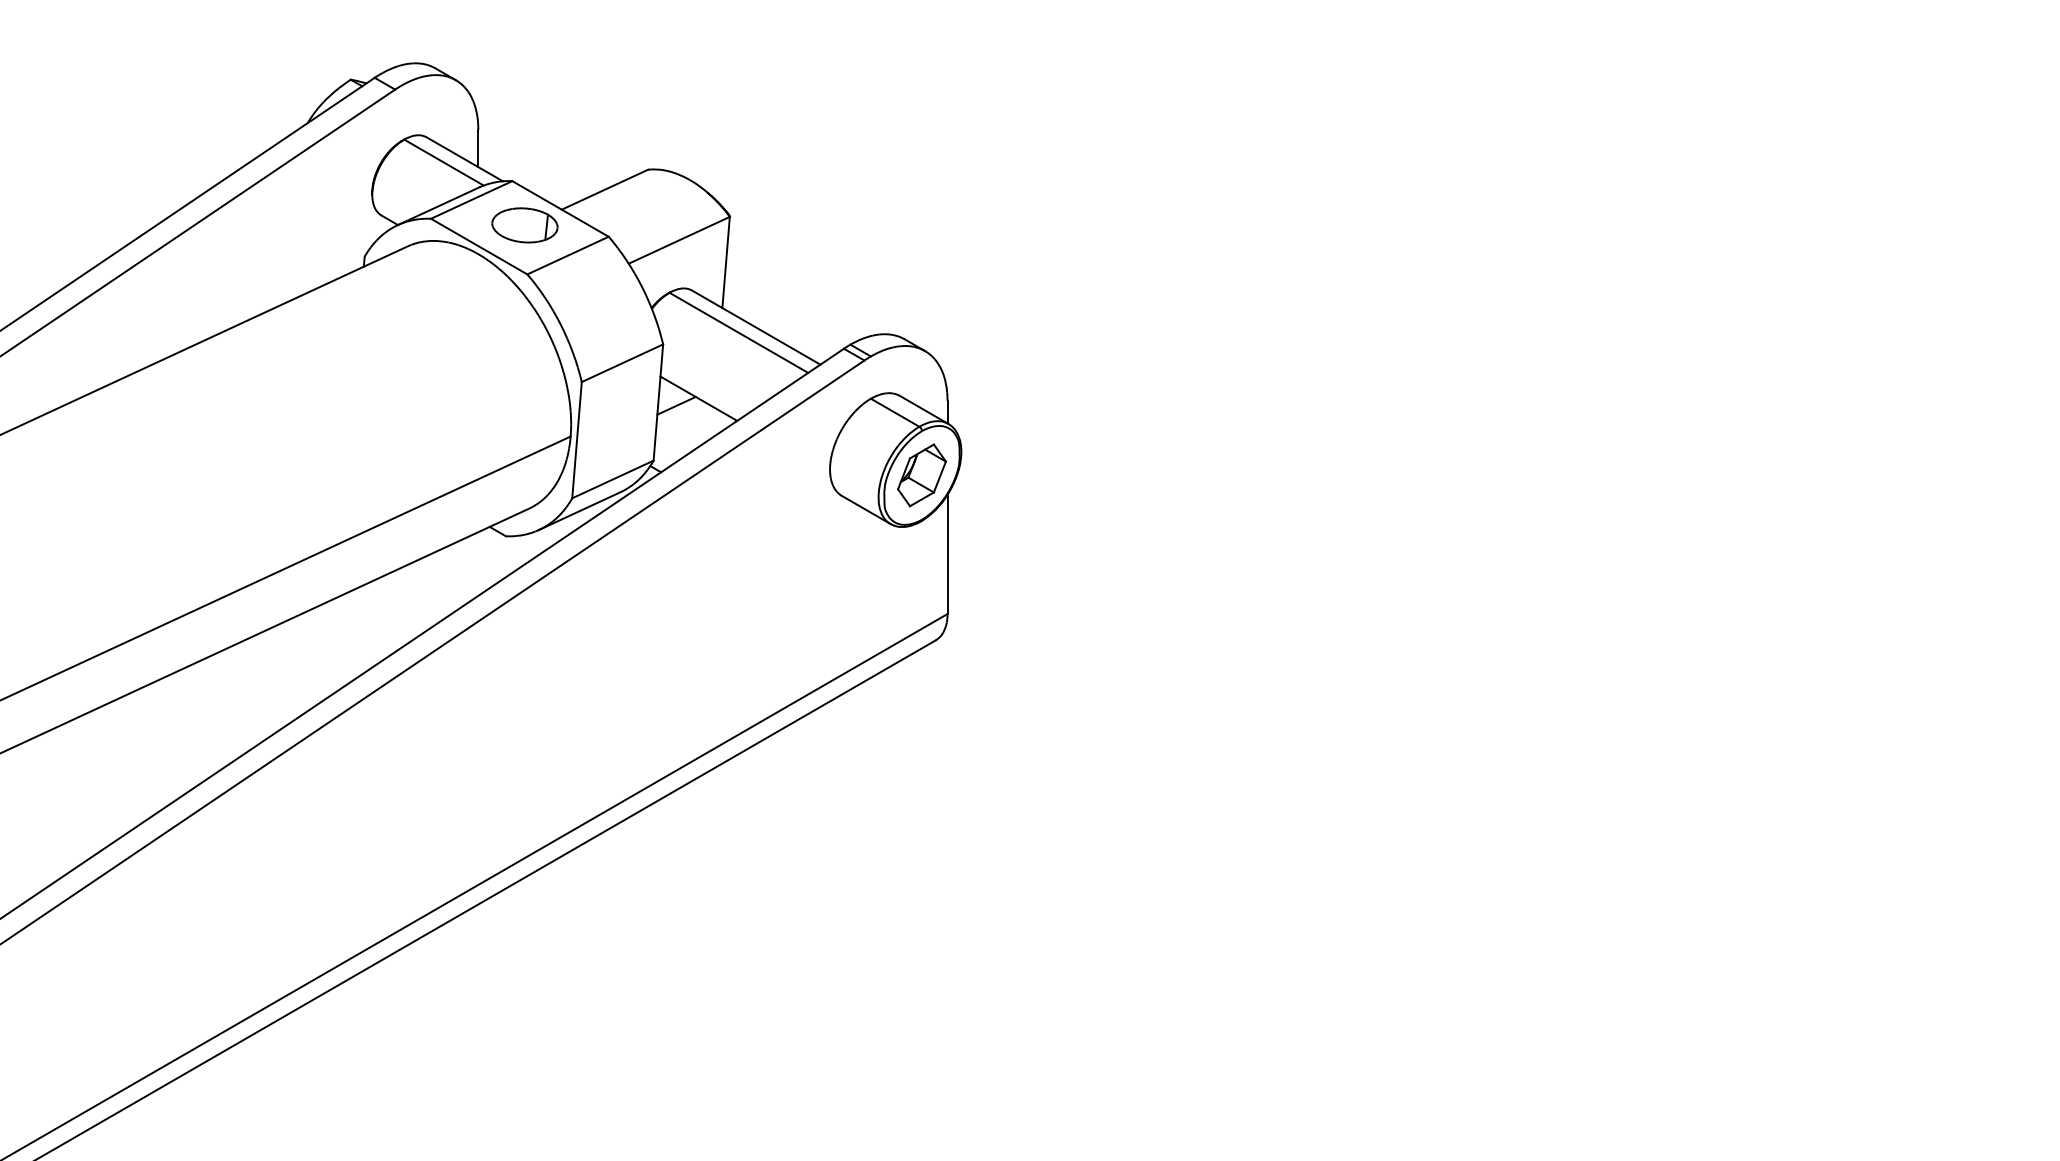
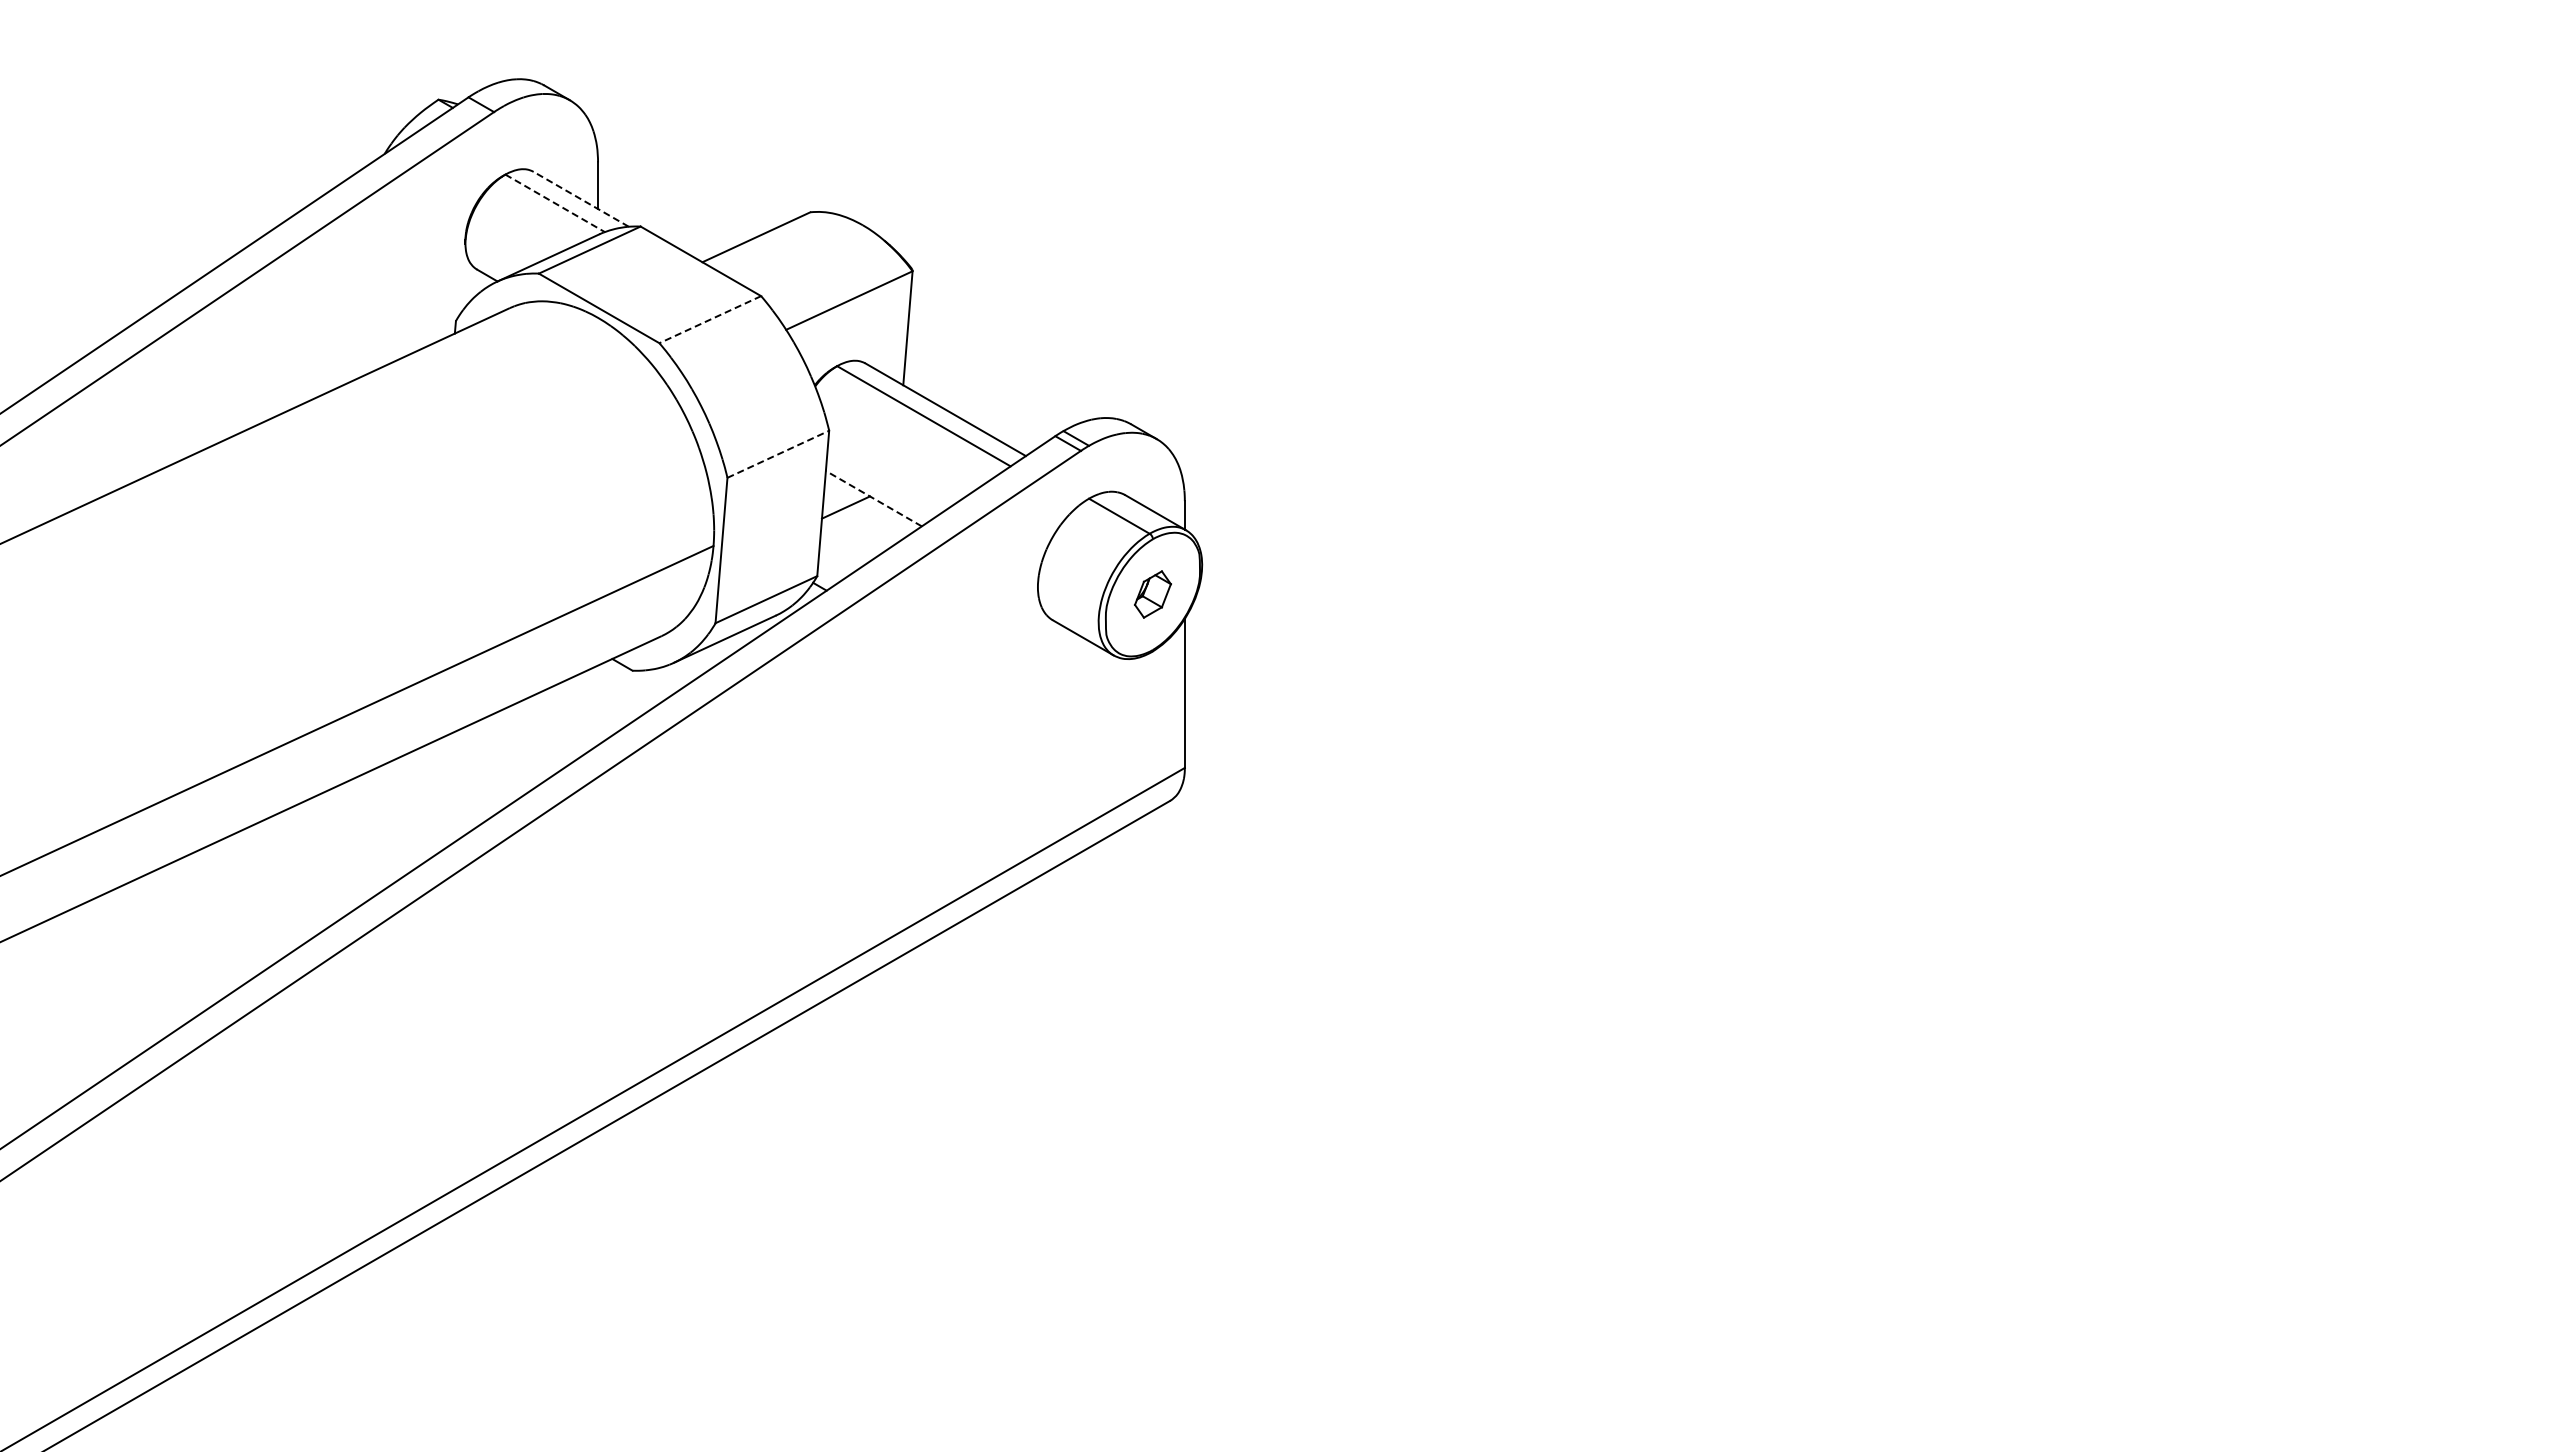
line: (465, 159) -> (581, 199), solid -> dashed
line: (444, 162) -> (555, 203), solid -> dashed
part: (525, 225) -> (656, 281), removed
line: (567, 255) -> (709, 319), solid -> dashed
line: (622, 363) -> (778, 454), solid -> dashed
line: (698, 398) -> (873, 498), solid -> dashed
part: (921, 475) -> (1152, 594), size x0.6

